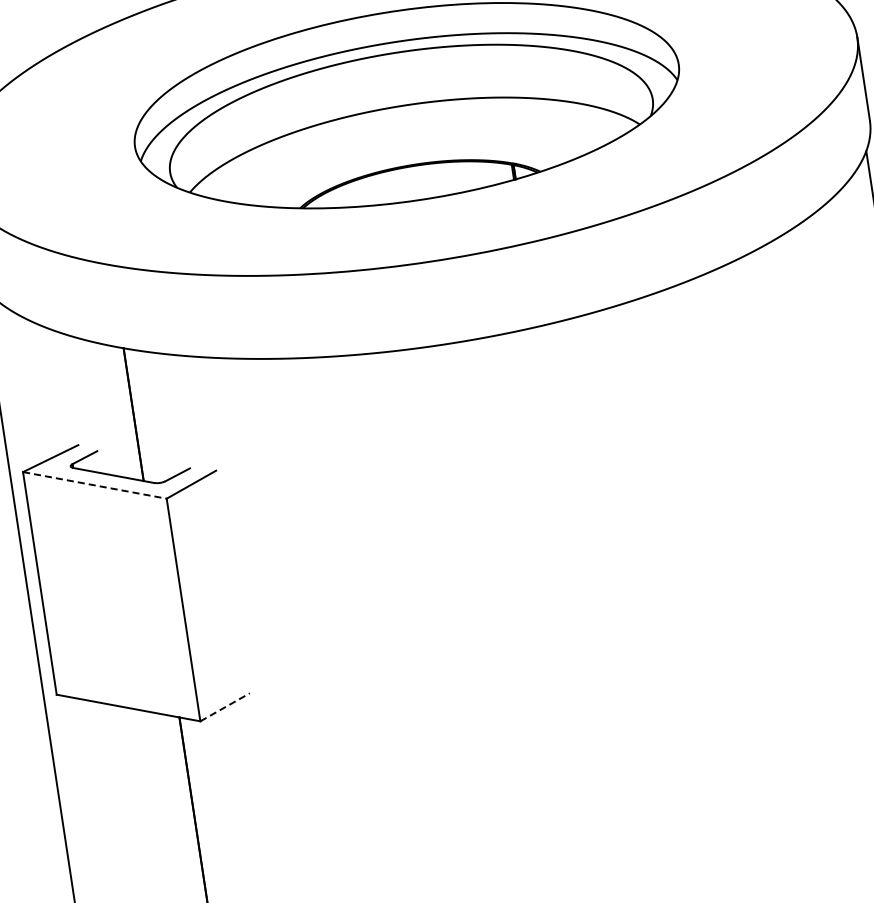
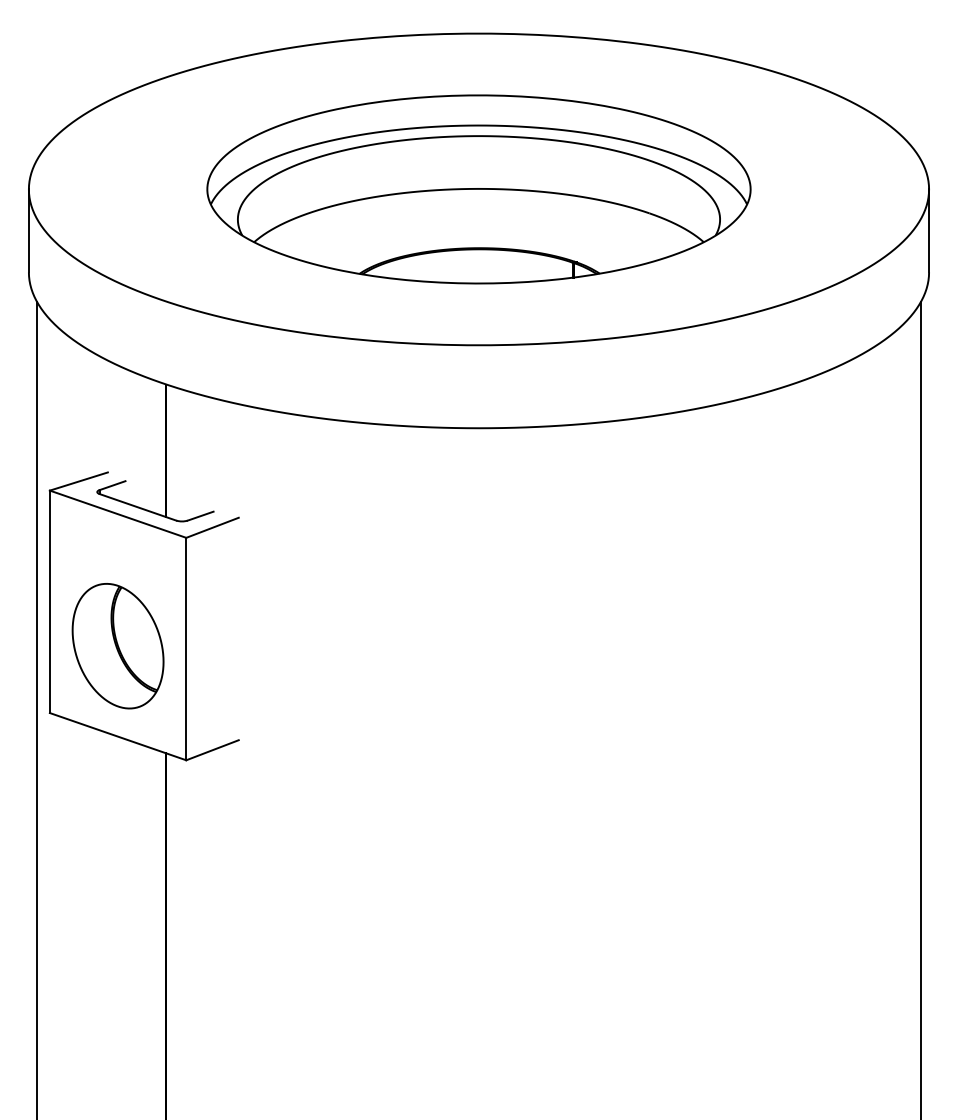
line: (95, 485) -> (118, 514), dashed -> solid
part: (114, 617) -> (117, 646), added
line: (226, 707) -> (213, 750), dashed -> solid

